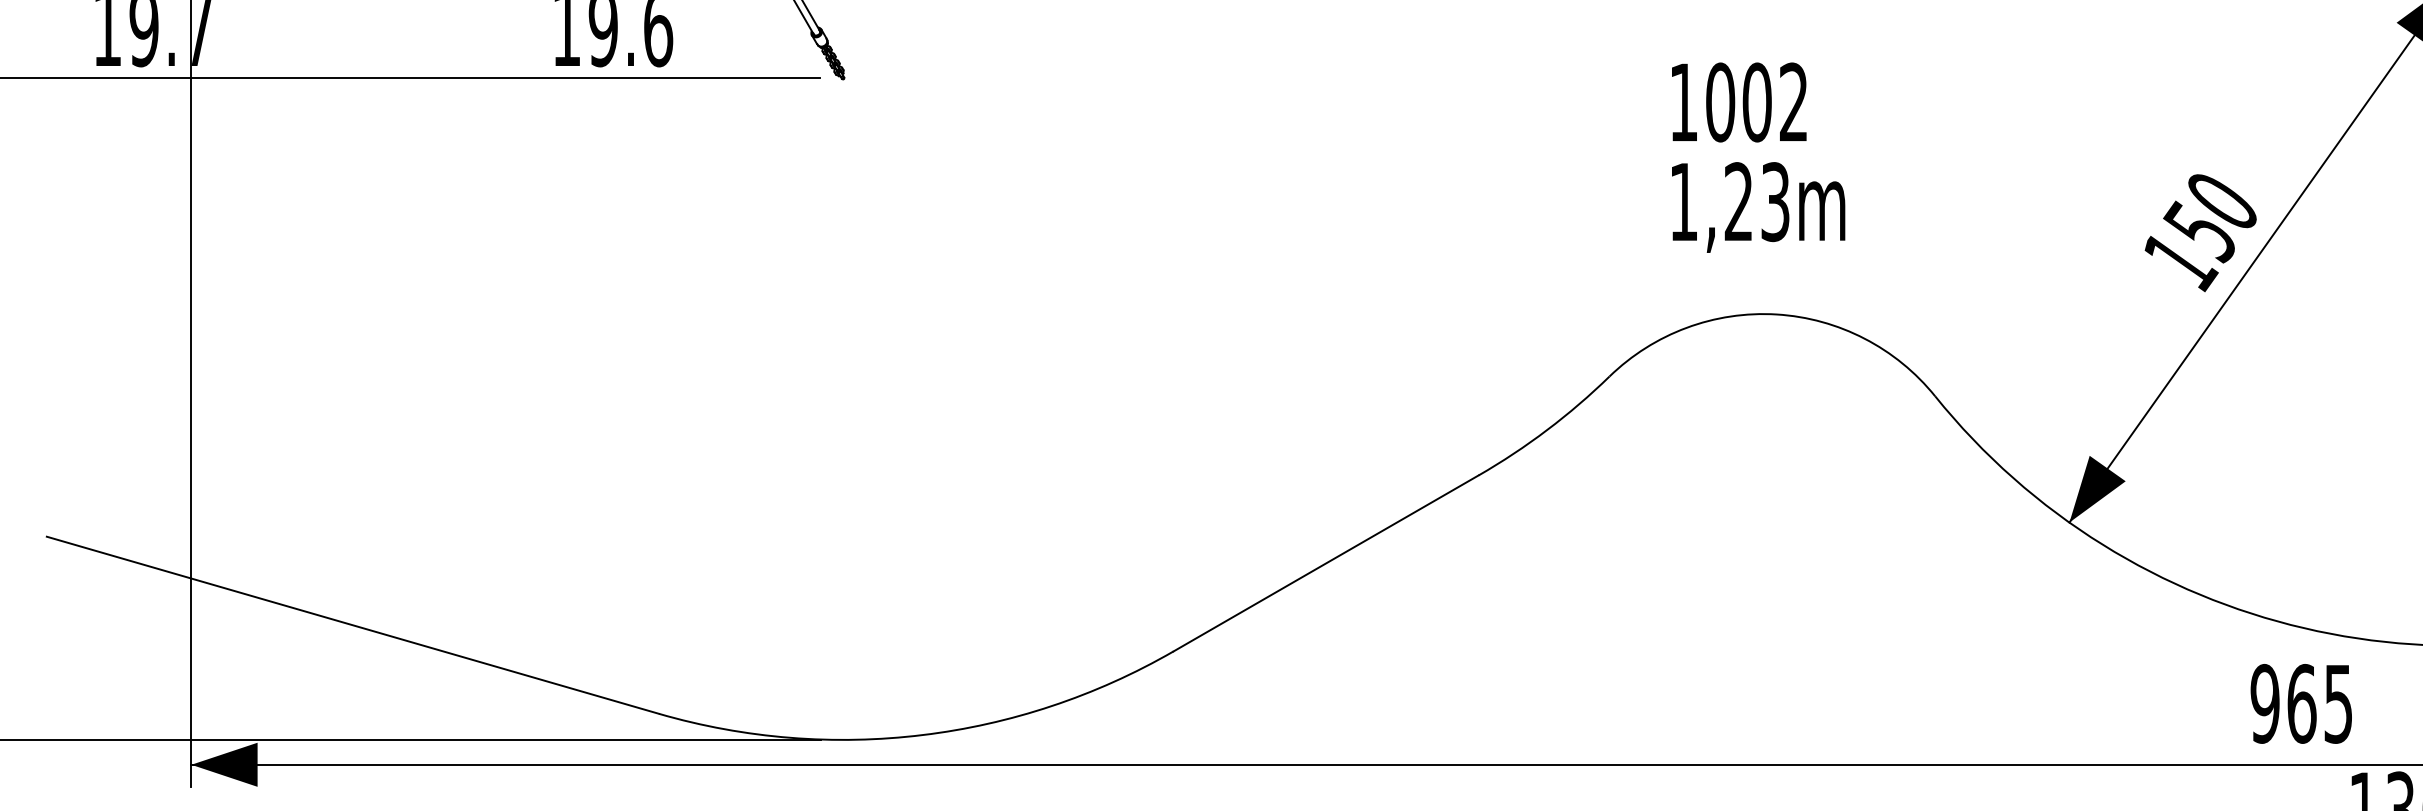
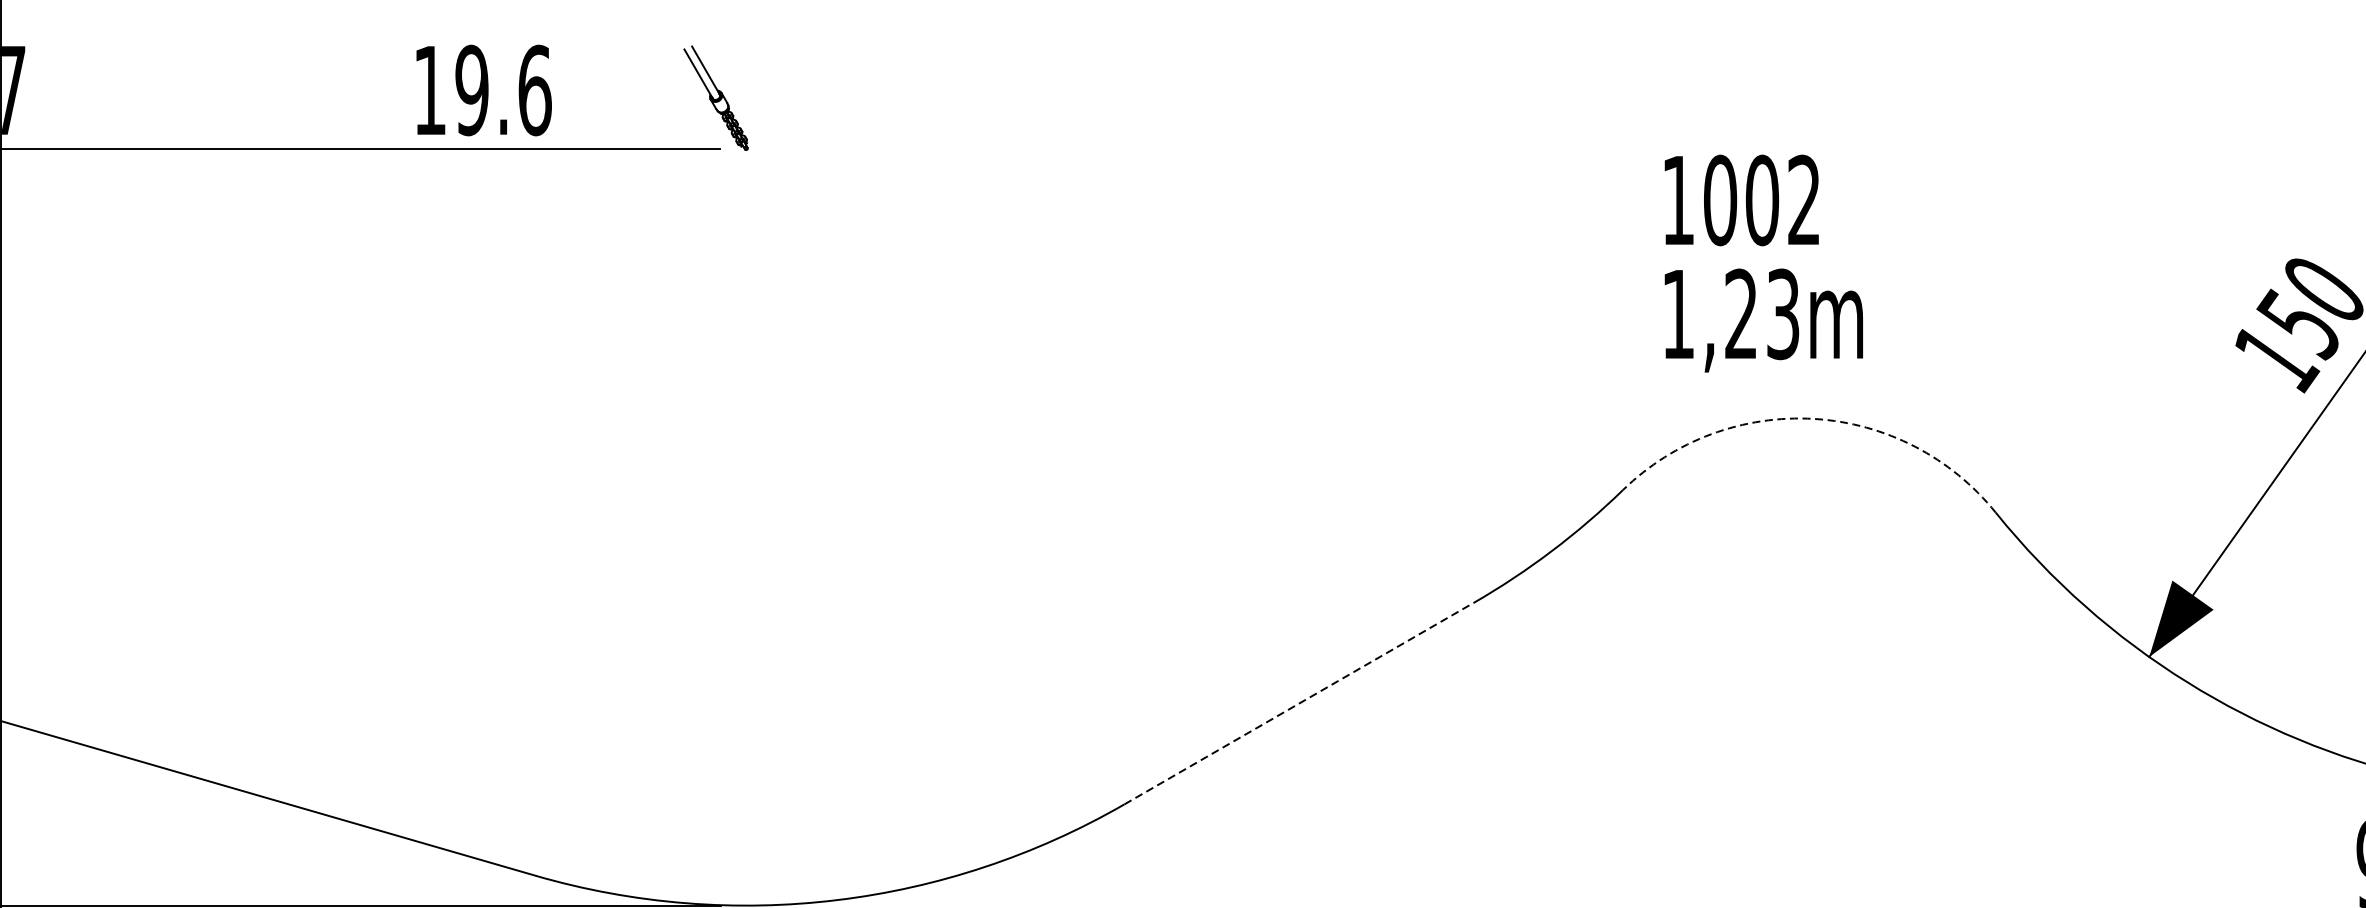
text: (1758, 157) -> (1763, 263), moved
arc: (1776, 314) -> (1814, 418), solid -> dashed
line: (1326, 563) -> (1299, 703), solid -> dashed

